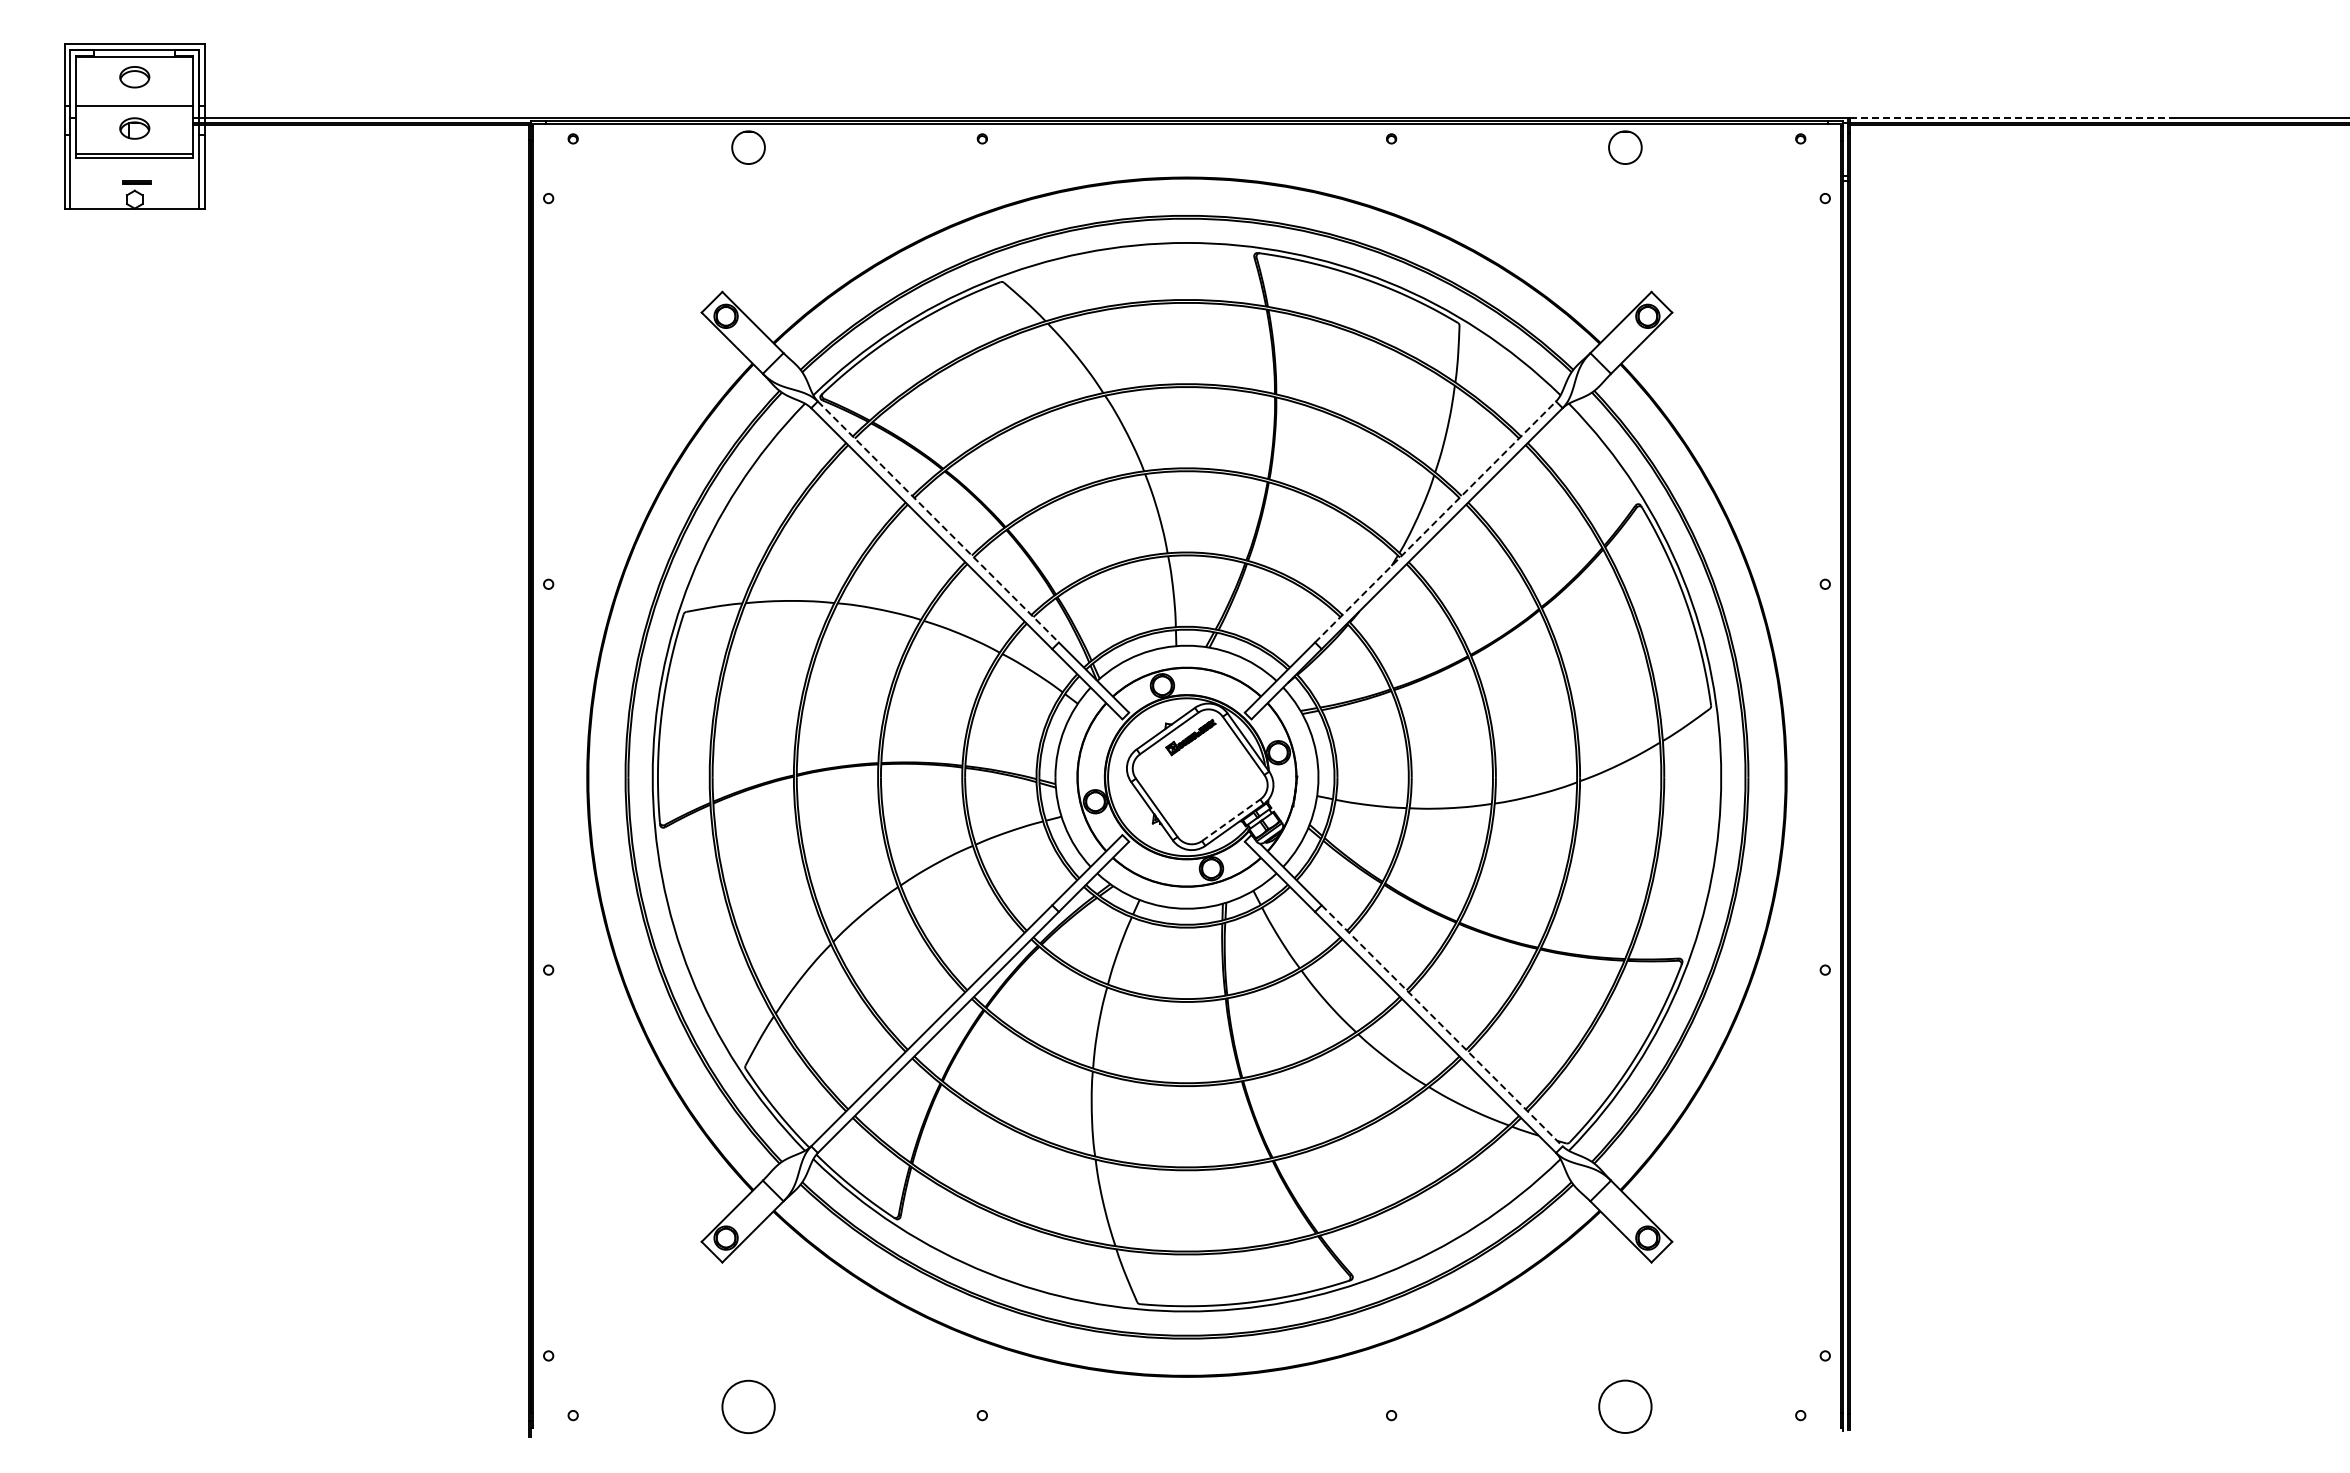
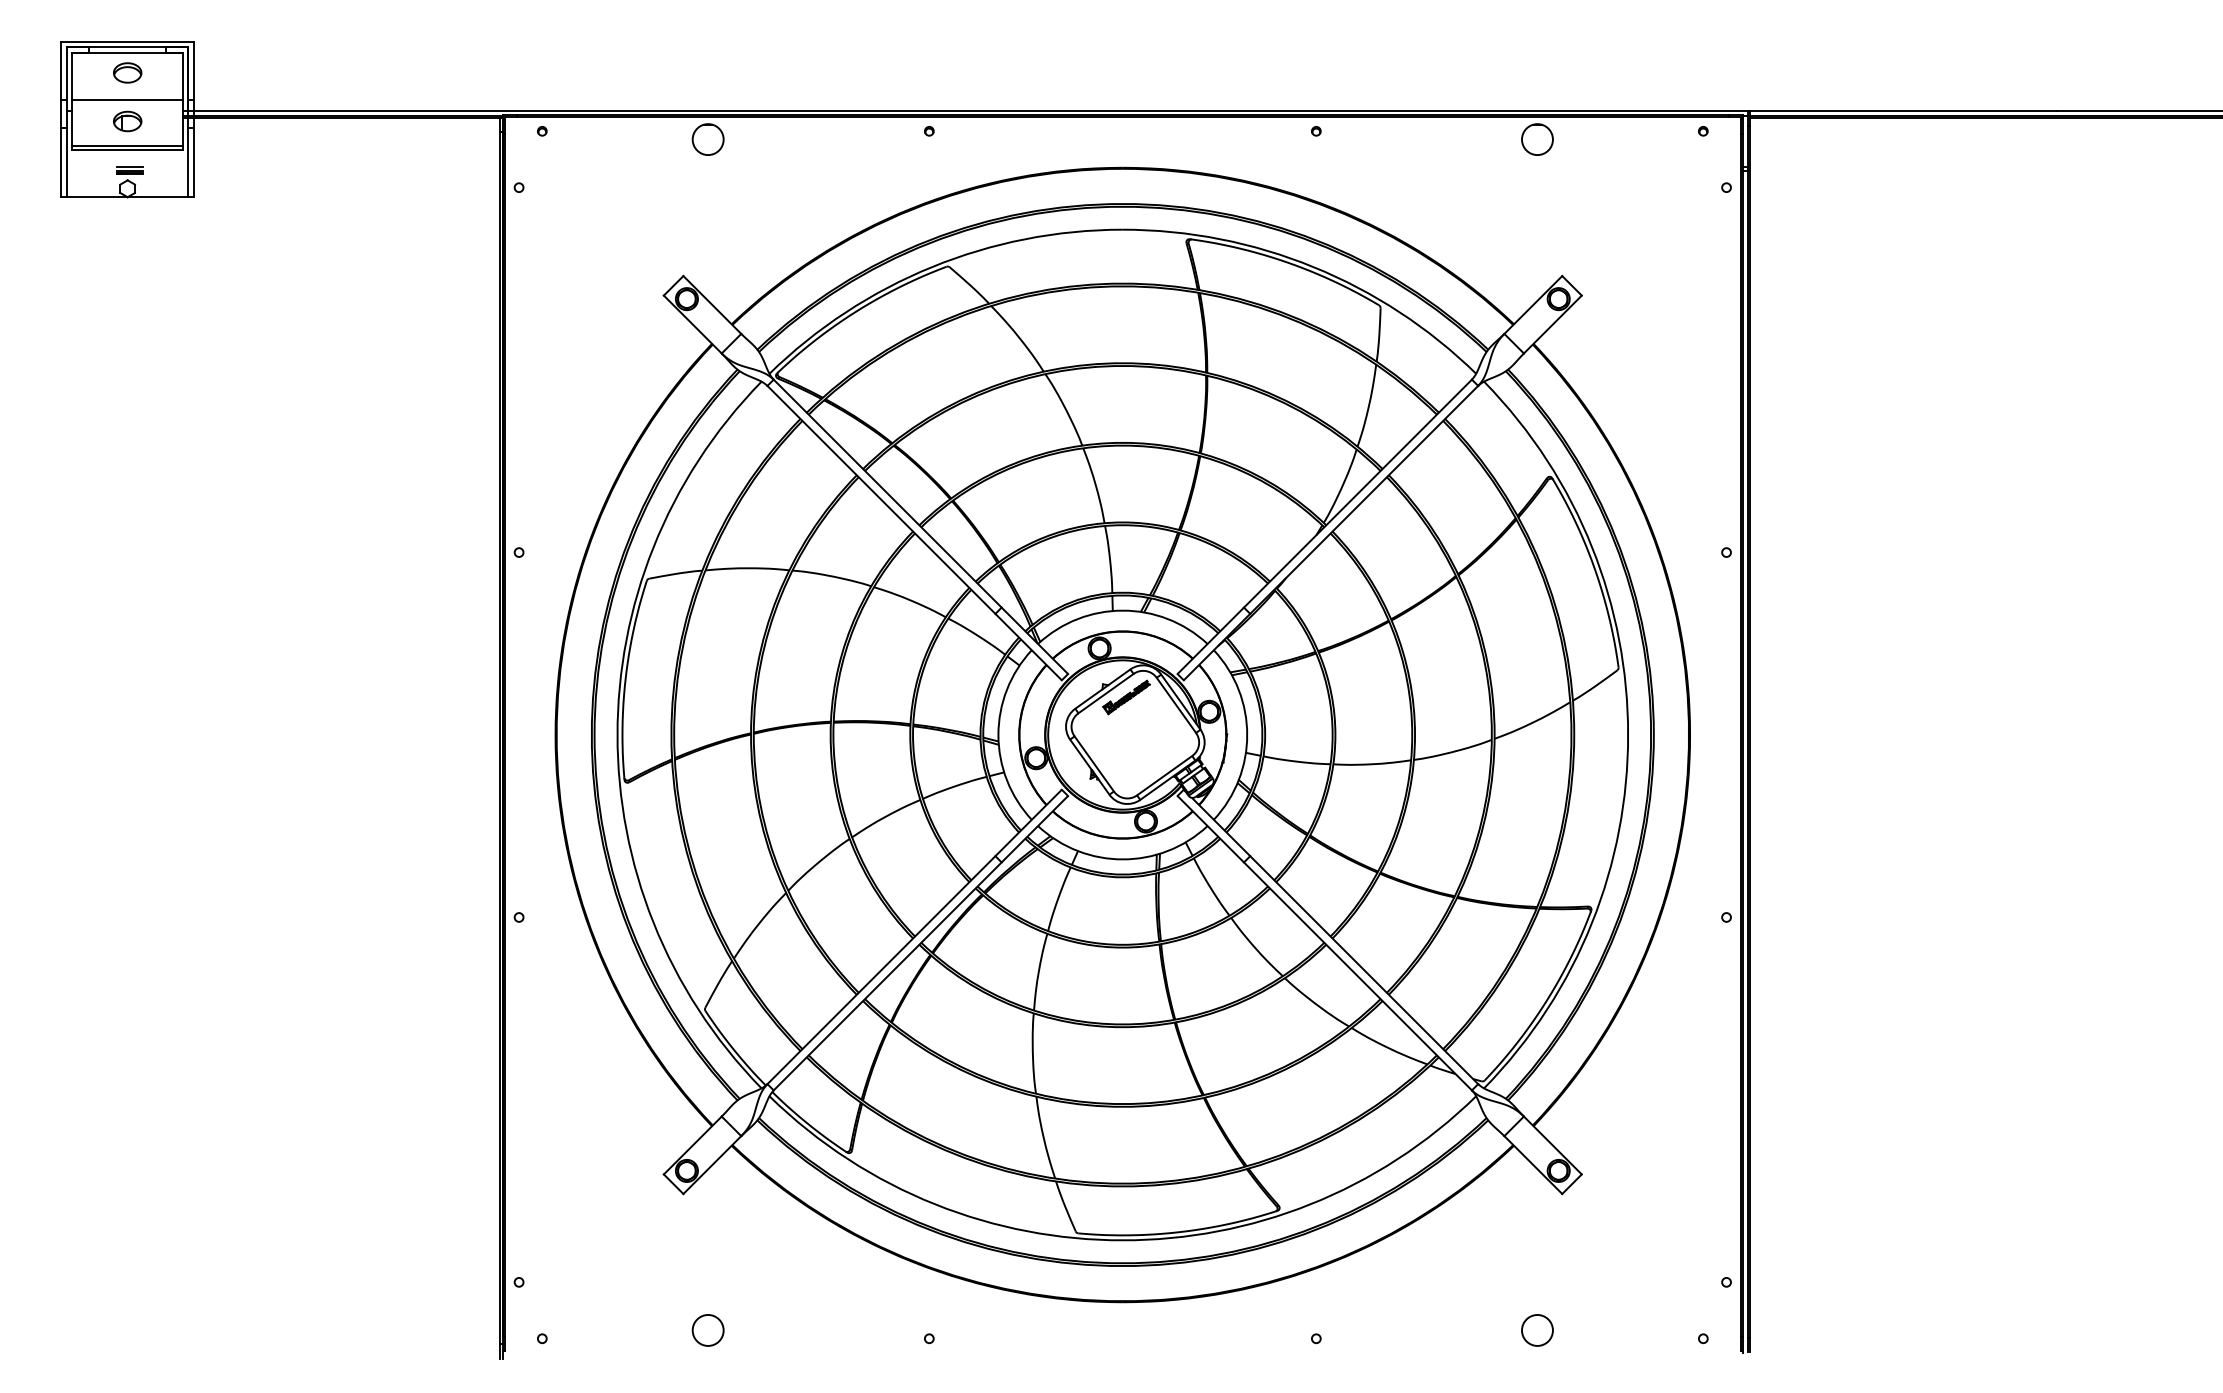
line: (2012, 117) -> (1903, 111), dashed -> solid
line: (137, 176) -> (130, 166), added
line: (1435, 521) -> (1357, 493), dashed -> solid
line: (938, 522) -> (887, 494), dashed -> solid
line: (1231, 820) -> (1164, 775), dashed -> solid
line: (1442, 1026) -> (1364, 970), dashed -> solid
circle: (748, 1406) -> (708, 1330), size x0.62
circle: (1625, 1406) -> (1537, 1330), size x0.62

